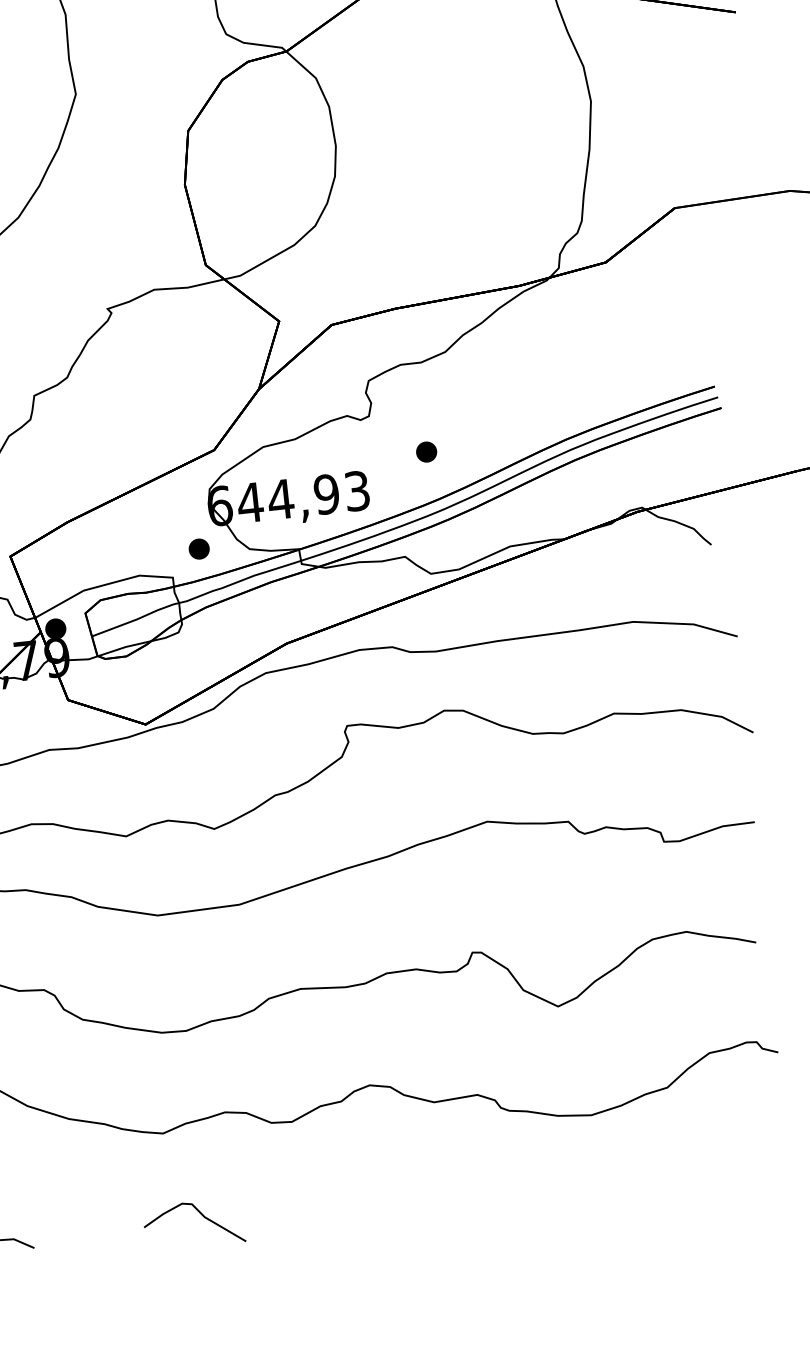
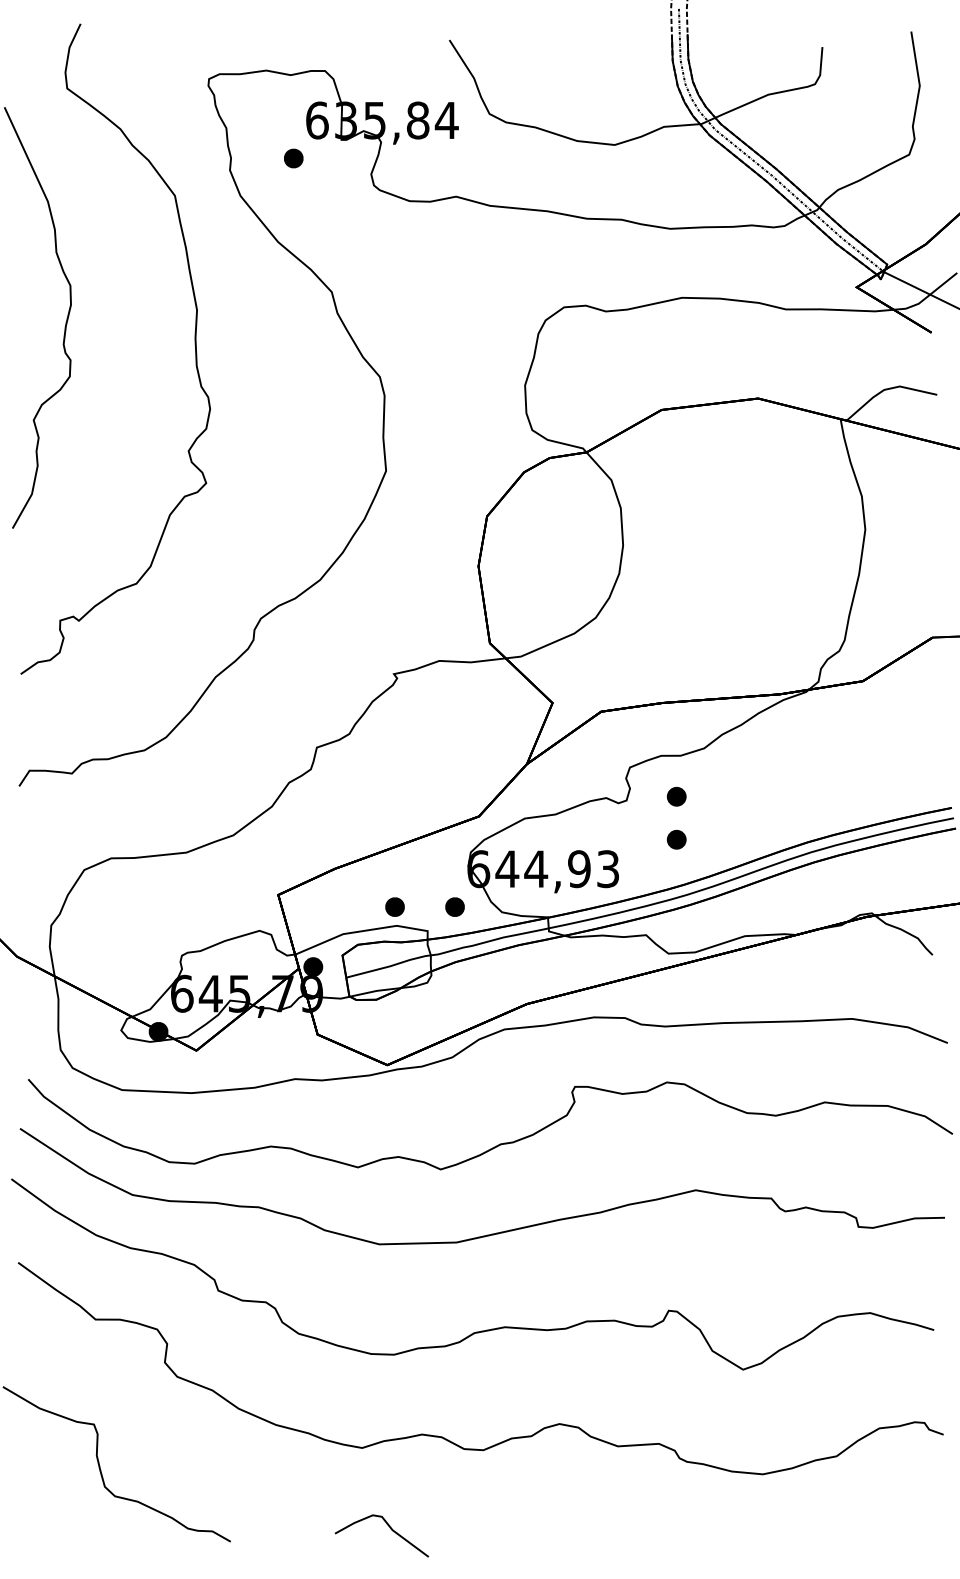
part: (421, 406) -> (676, 796), added
part: (134, 555) -> (394, 906), added

